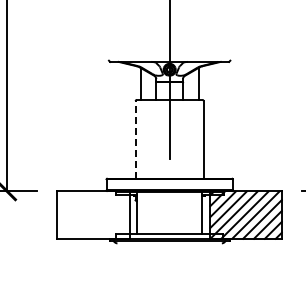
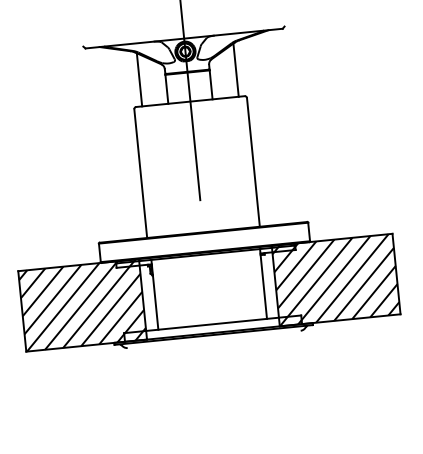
line: (135, 139) -> (140, 172), dashed -> solid
hatch: (92, 214) -> (81, 304), added

